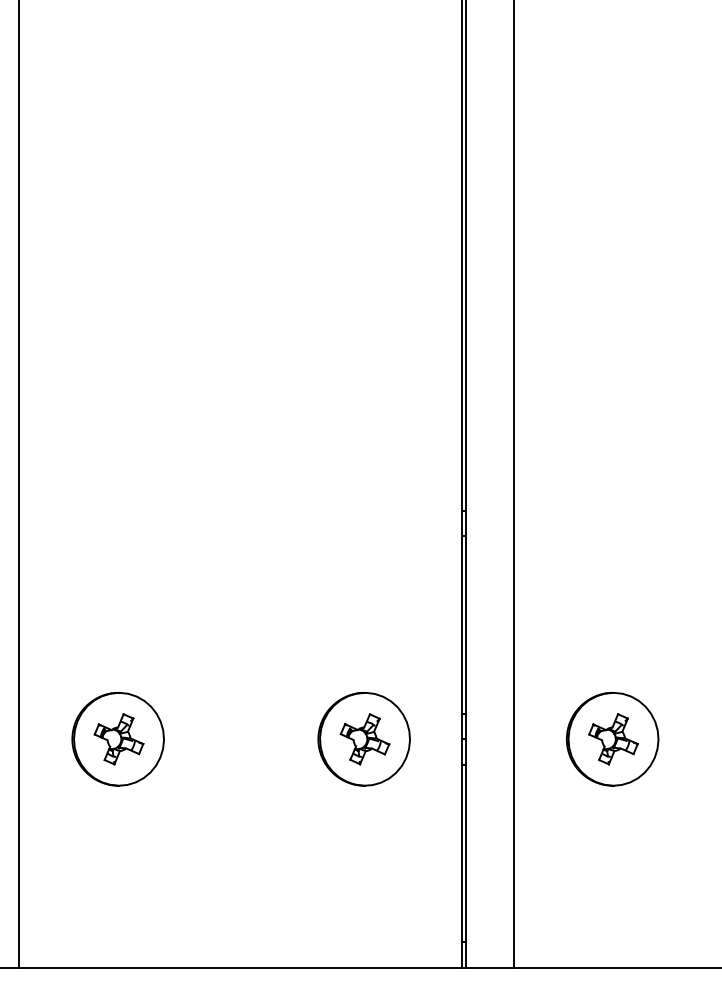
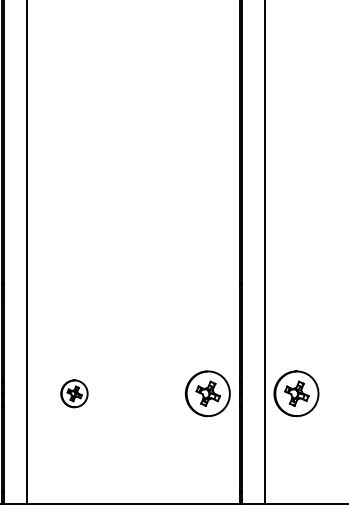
part: (118, 738) -> (74, 393), size x0.6
part: (363, 738) -> (207, 393), moved
part: (612, 738) -> (296, 393), moved

